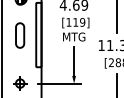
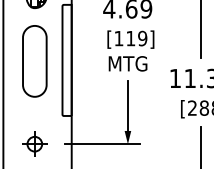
part: (19, 35) -> (33, 61), size x1.67

